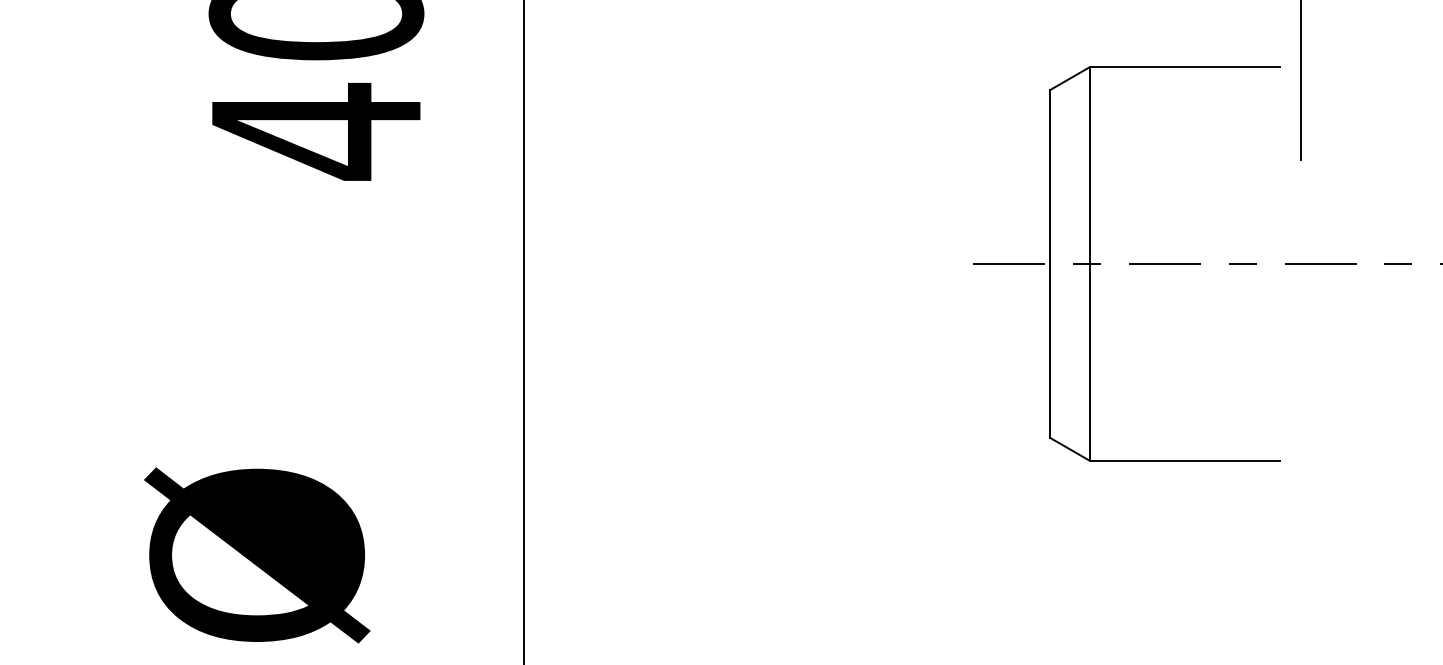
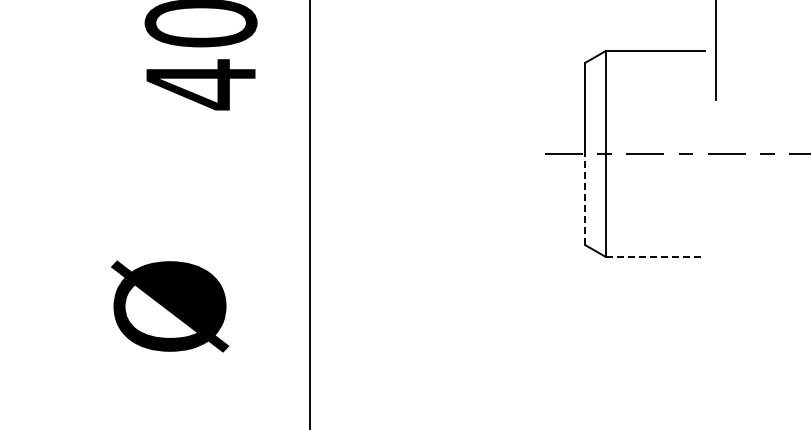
line: (1050, 350) -> (585, 199), solid -> dashed
line: (1184, 459) -> (655, 256), solid -> dashed

